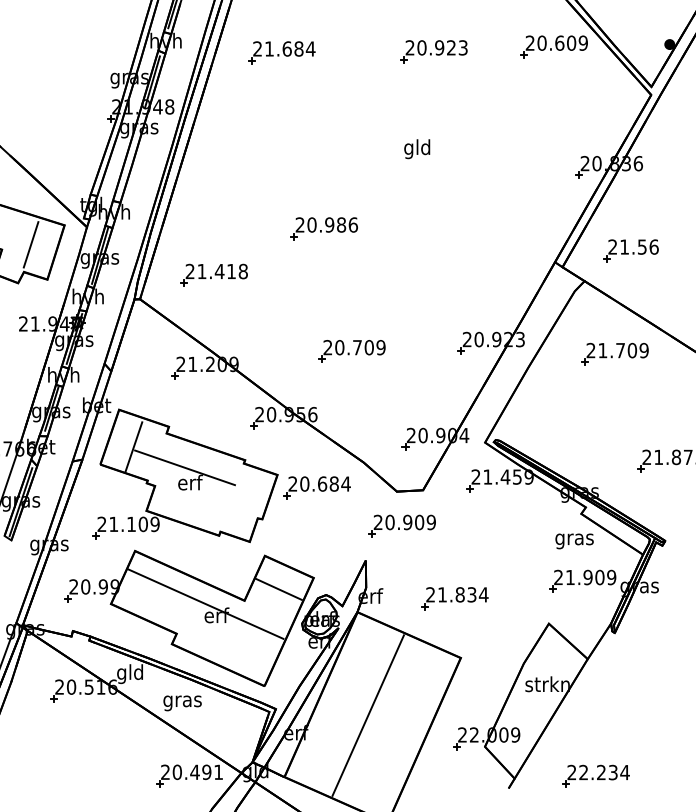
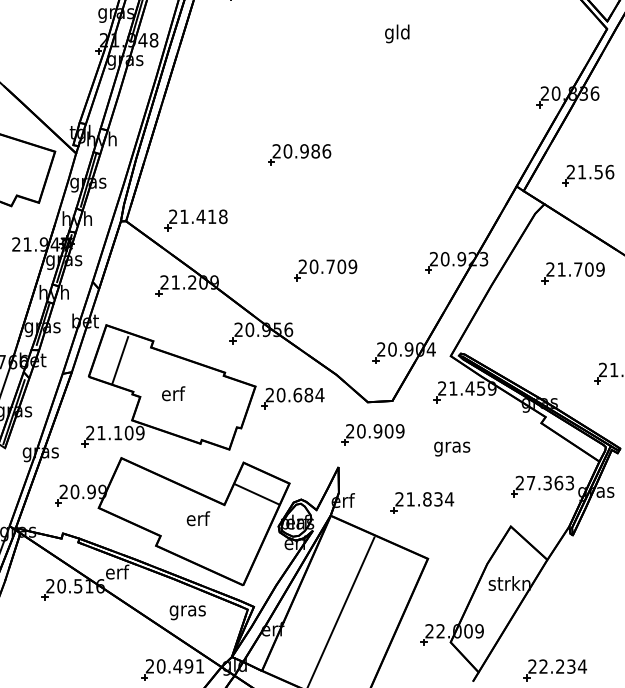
text: (417, 149) -> (397, 34), moved
line: (30, 244) -> (23, 169), removed
part: (213, 274) -> (195, 219), moved
line: (184, 467) -> (167, 379), removed
text: (574, 541) -> (452, 449), moved
text: (591, 577) -> (550, 483), 21.909 -> 27.363
line: (205, 603) -> (187, 507), removed
text: (130, 674) -> (117, 574), gld -> erf
text: (182, 703) -> (187, 612), moved

